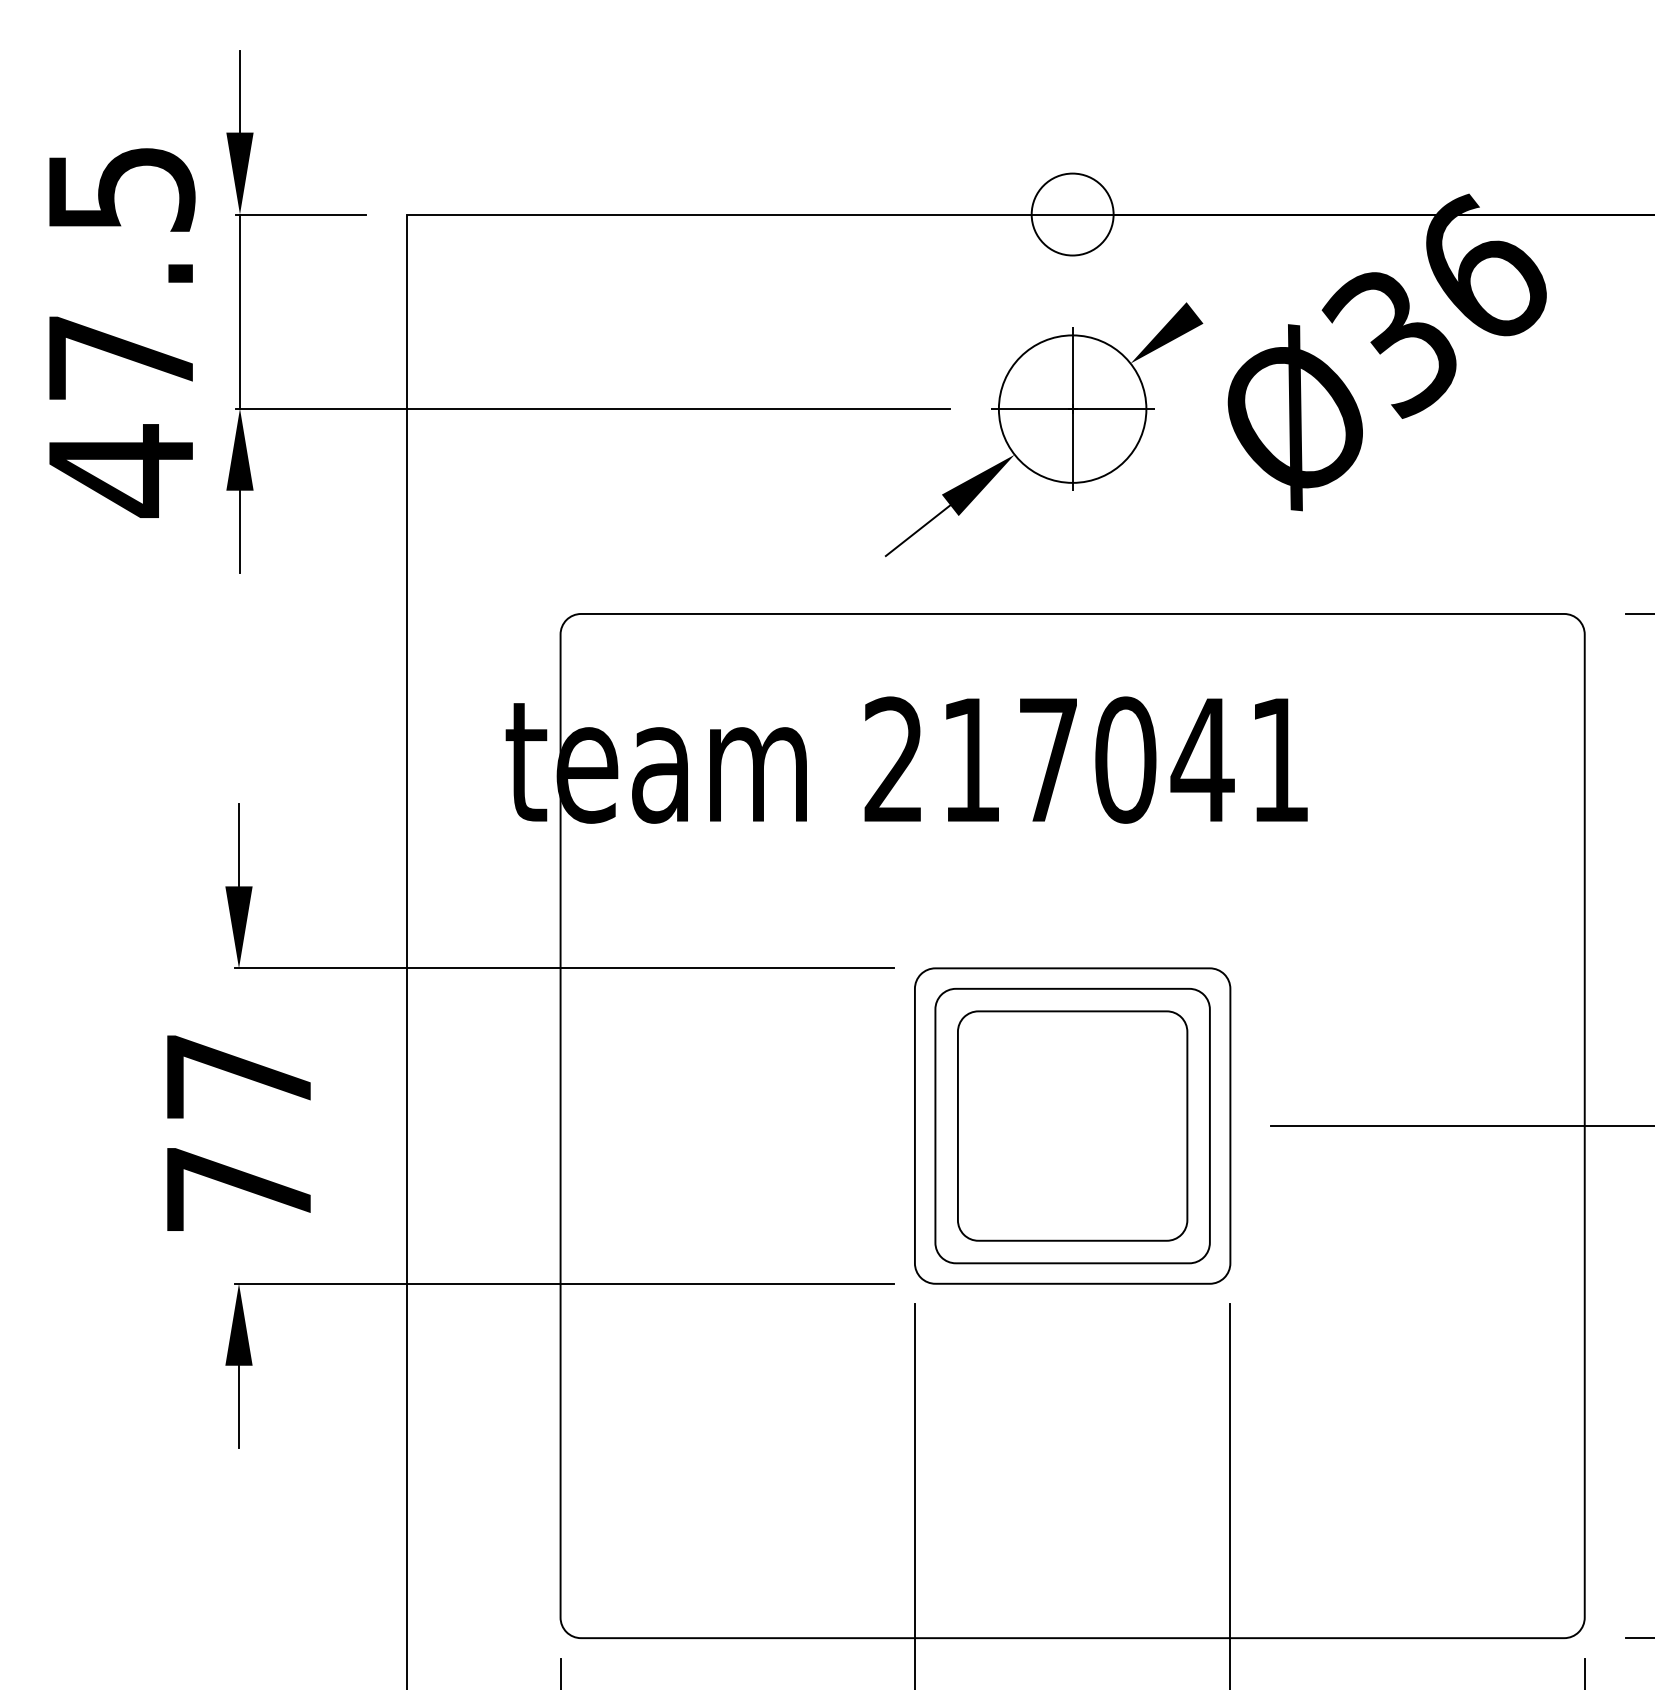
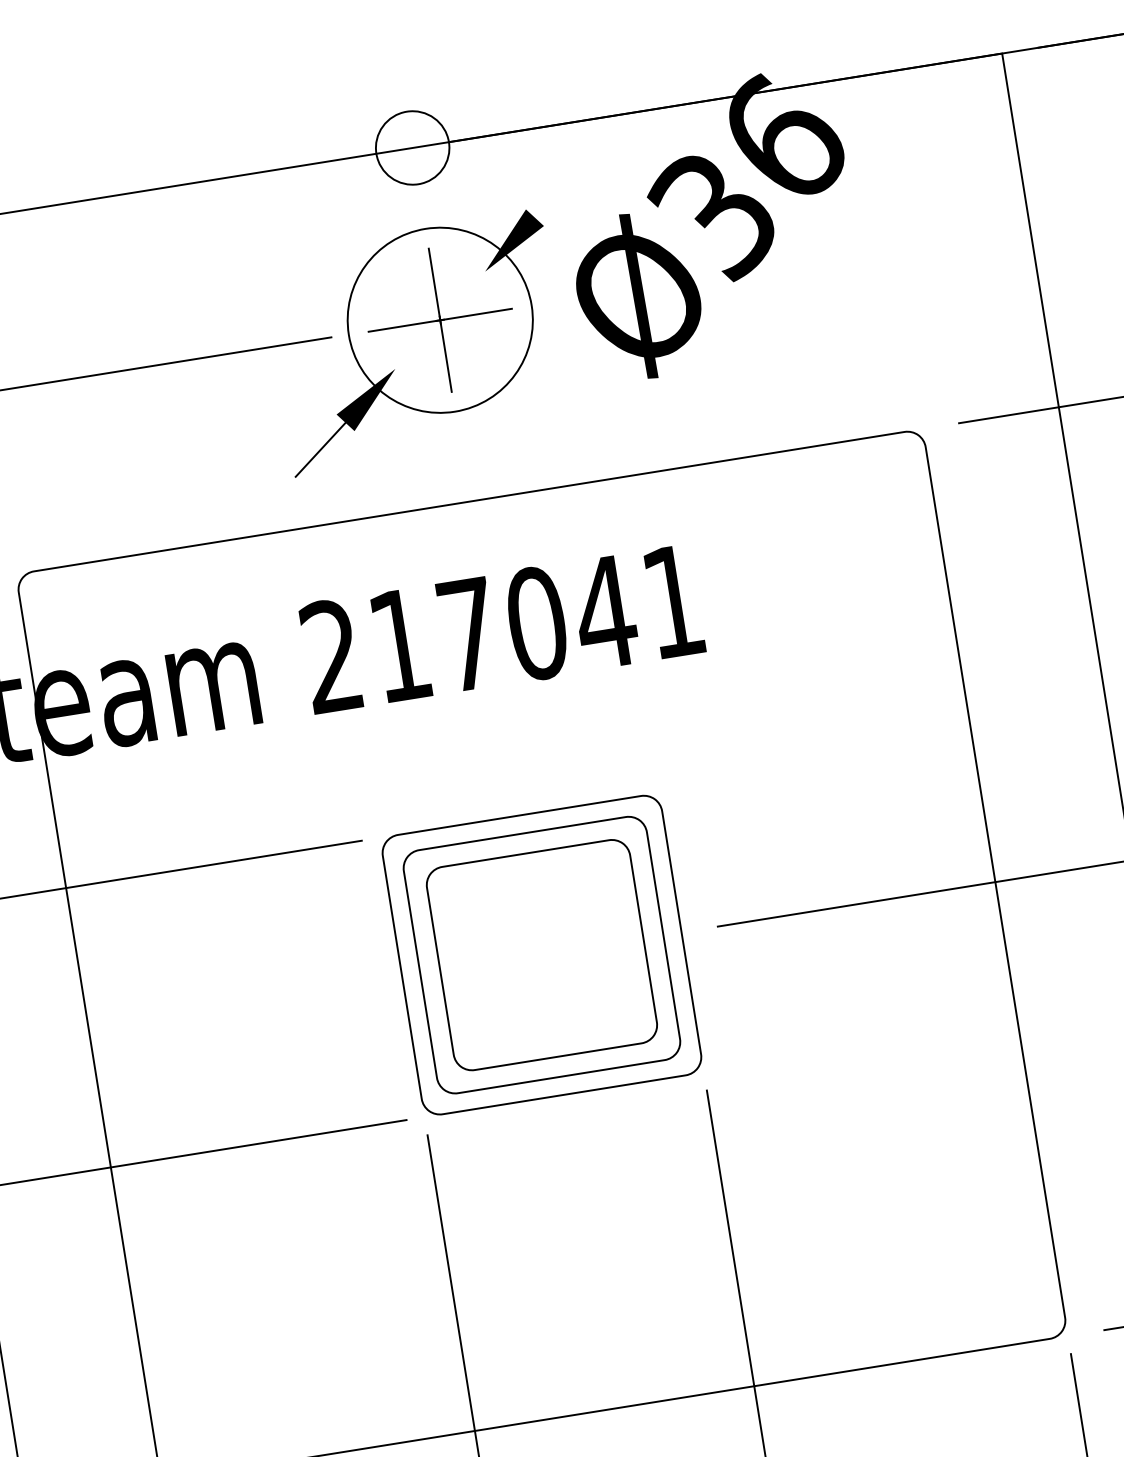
circle: (1072, 408) -> (440, 319), size x1.4

